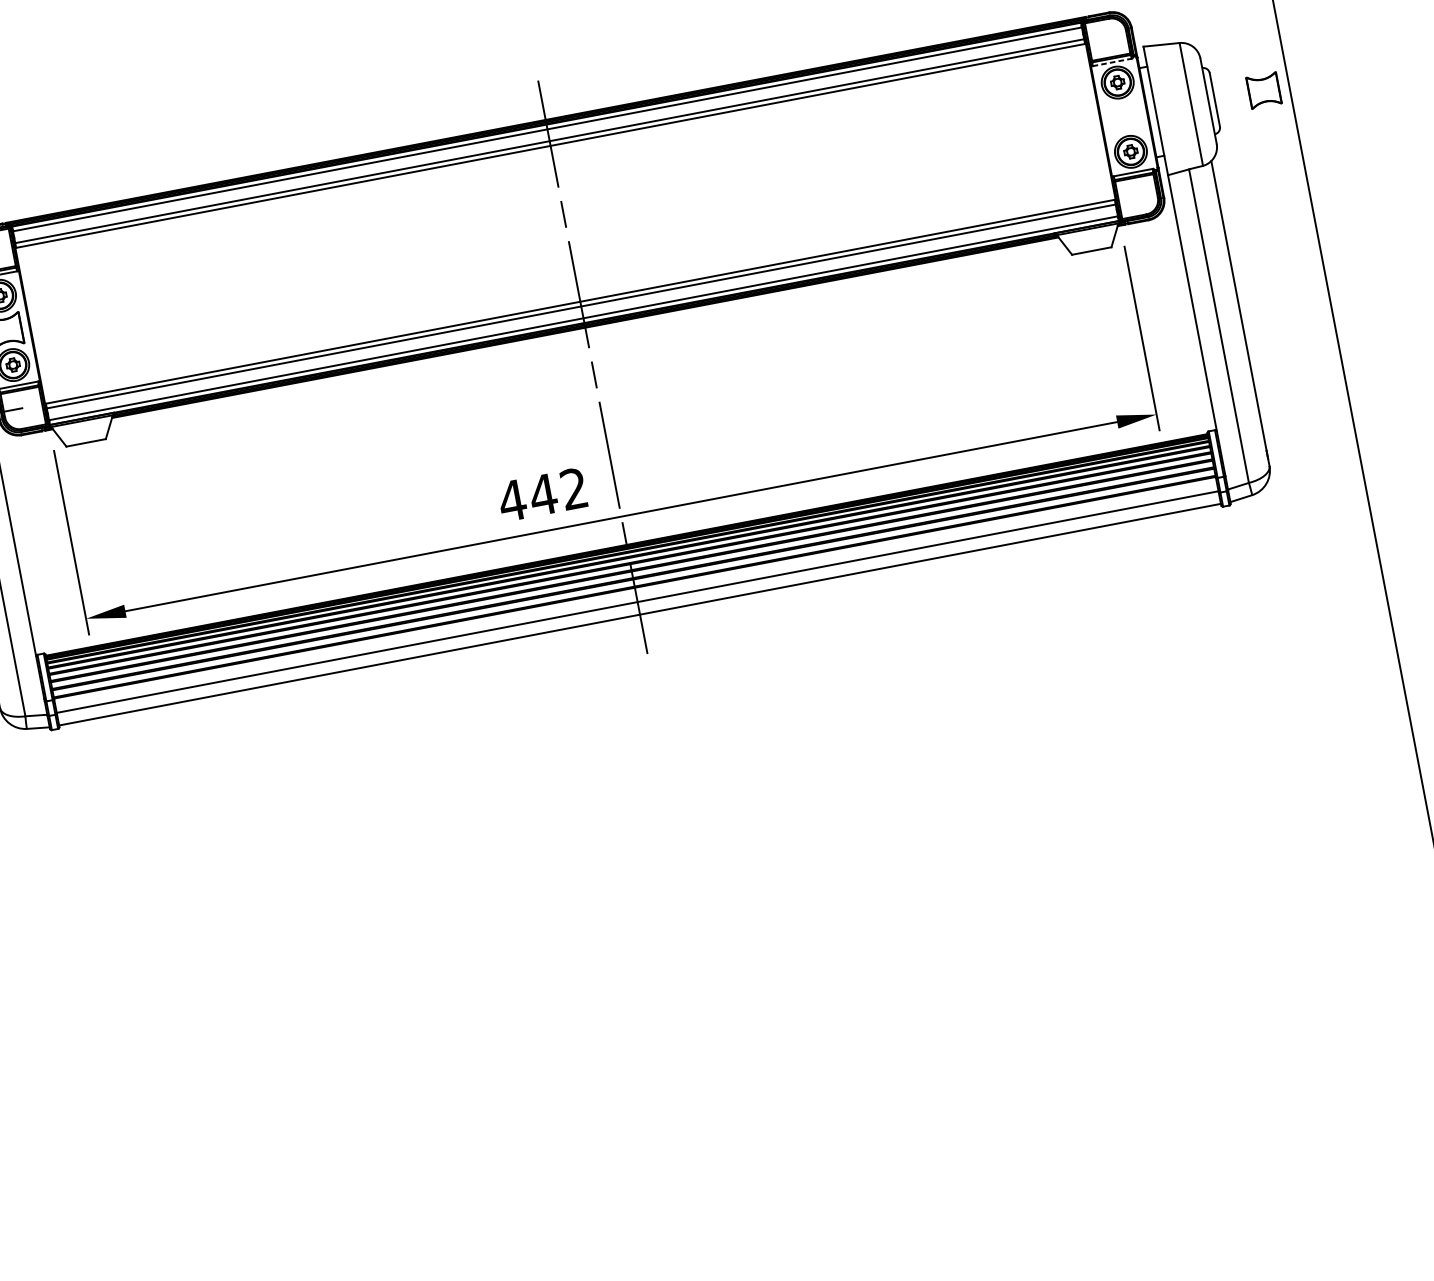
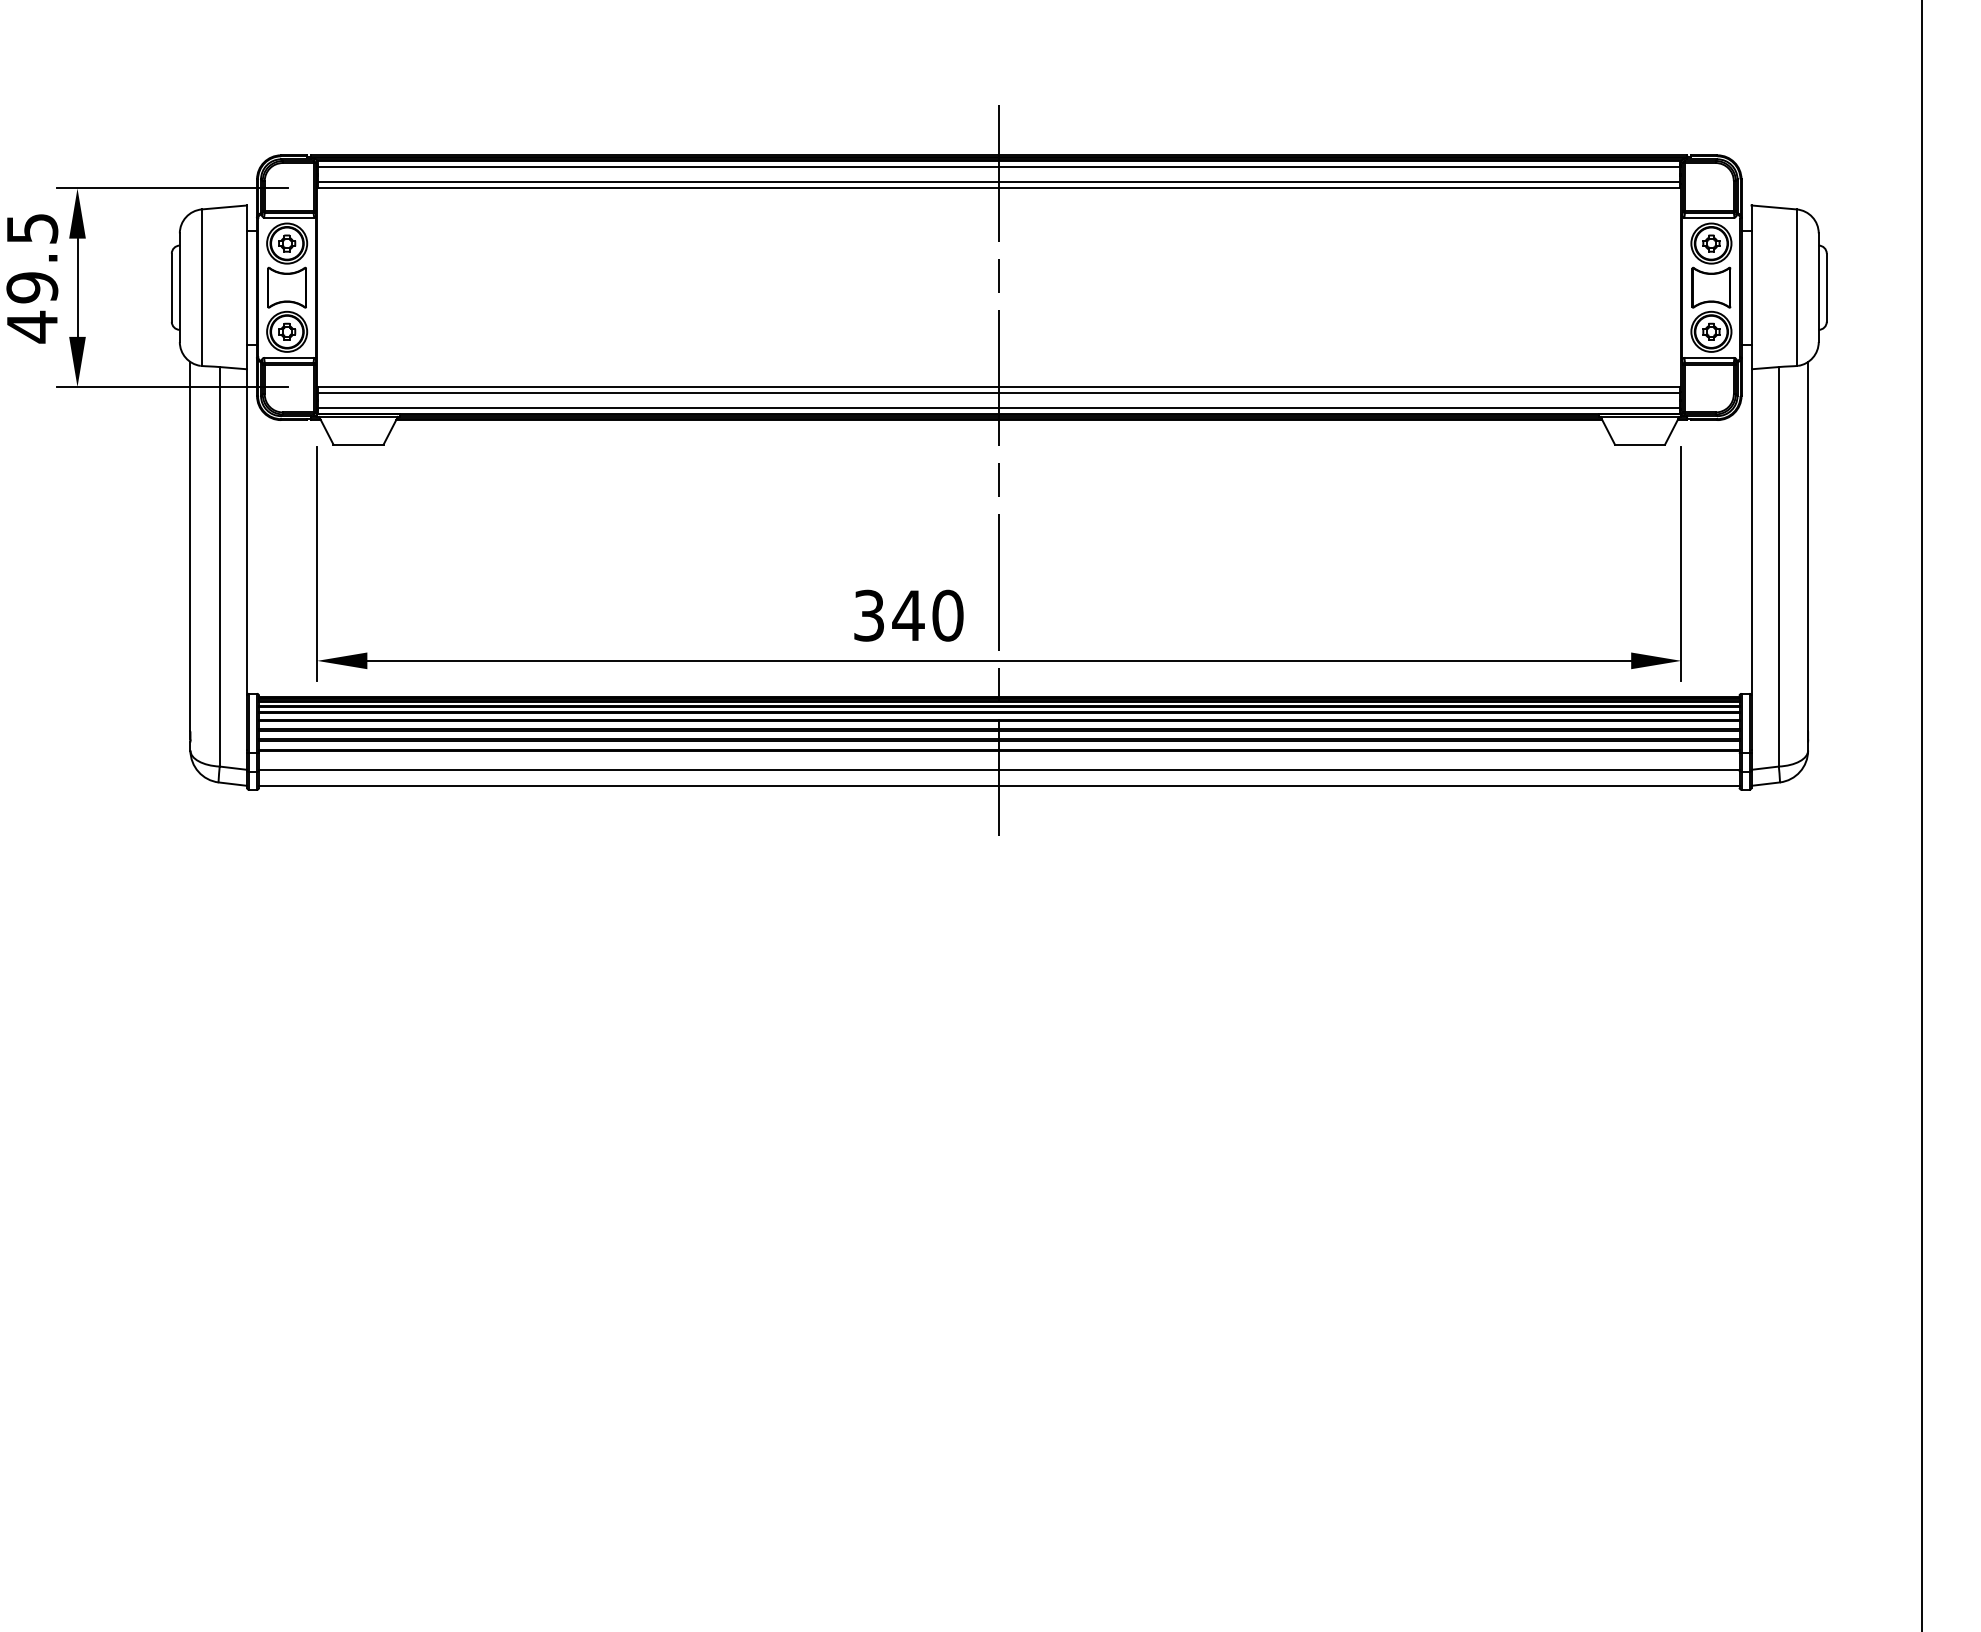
line: (1112, 62) -> (1709, 217), dashed -> solid
part: (1264, 90) -> (1711, 287), moved
text: (542, 494) -> (907, 615), 442 -> 340

